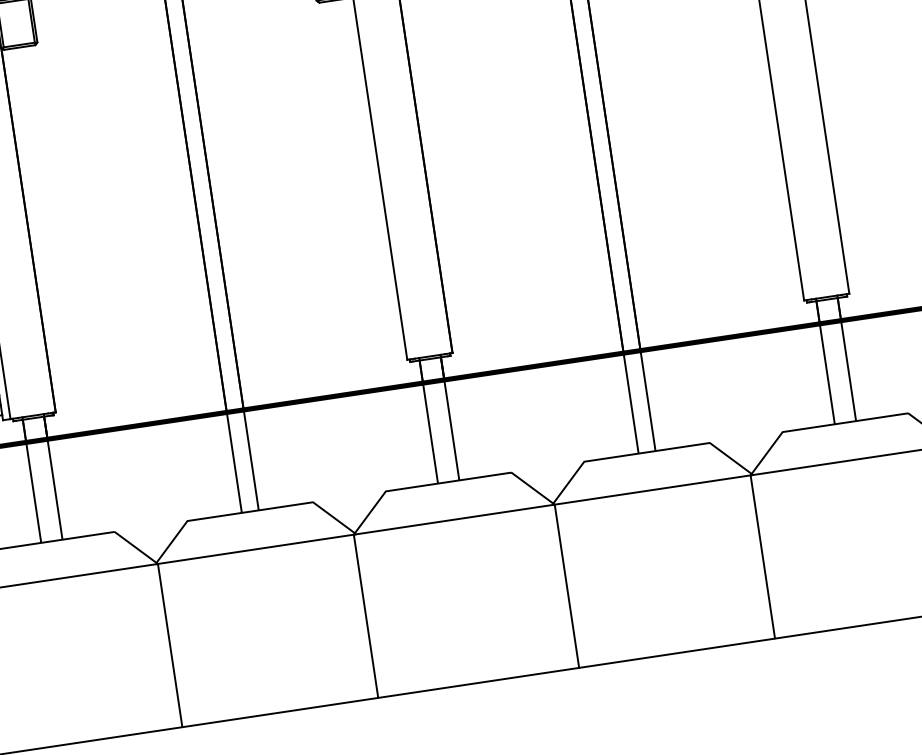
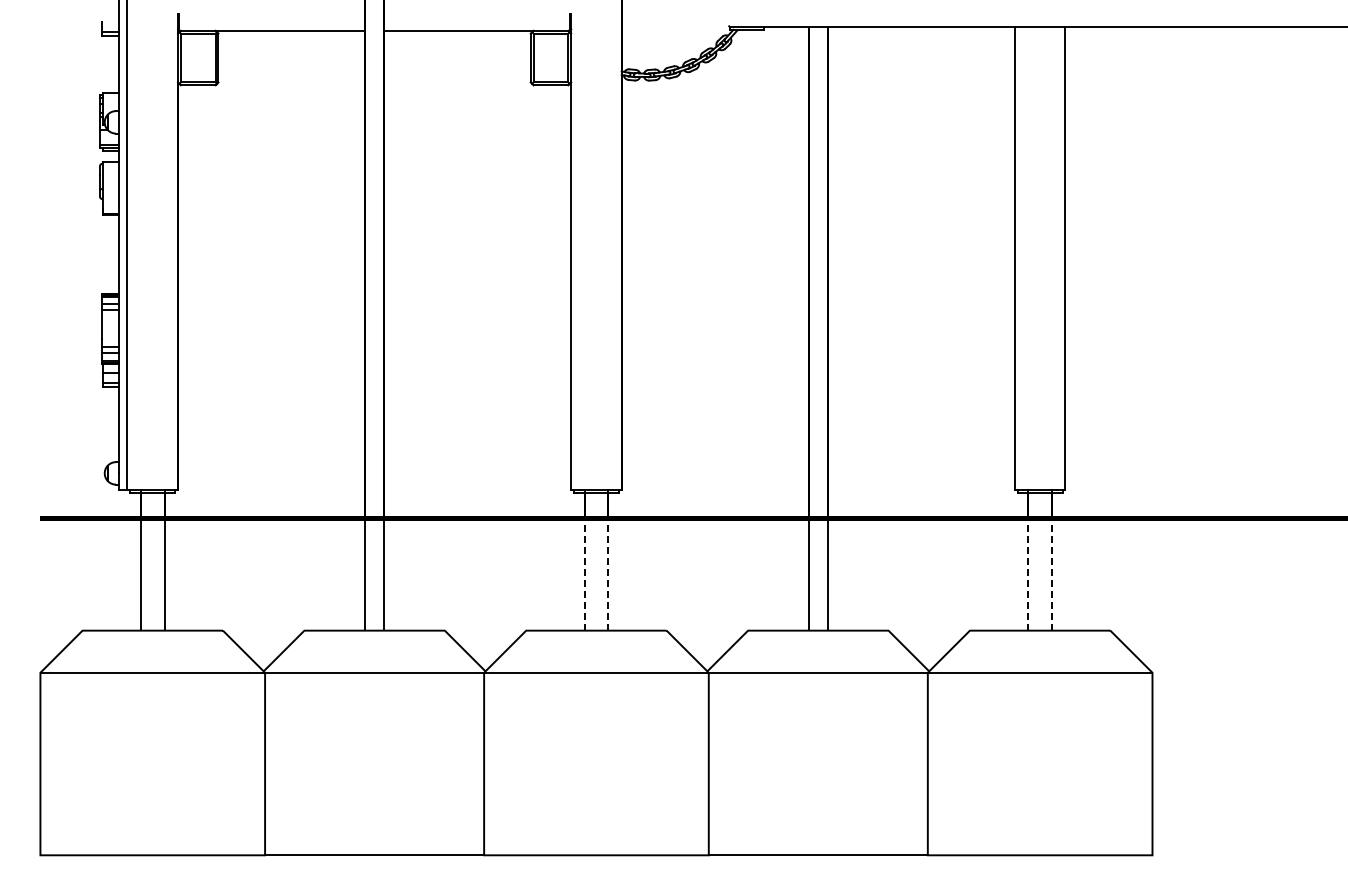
line: (830, 322) -> (1040, 518), solid -> dashed
line: (433, 381) -> (596, 518), solid -> dashed

